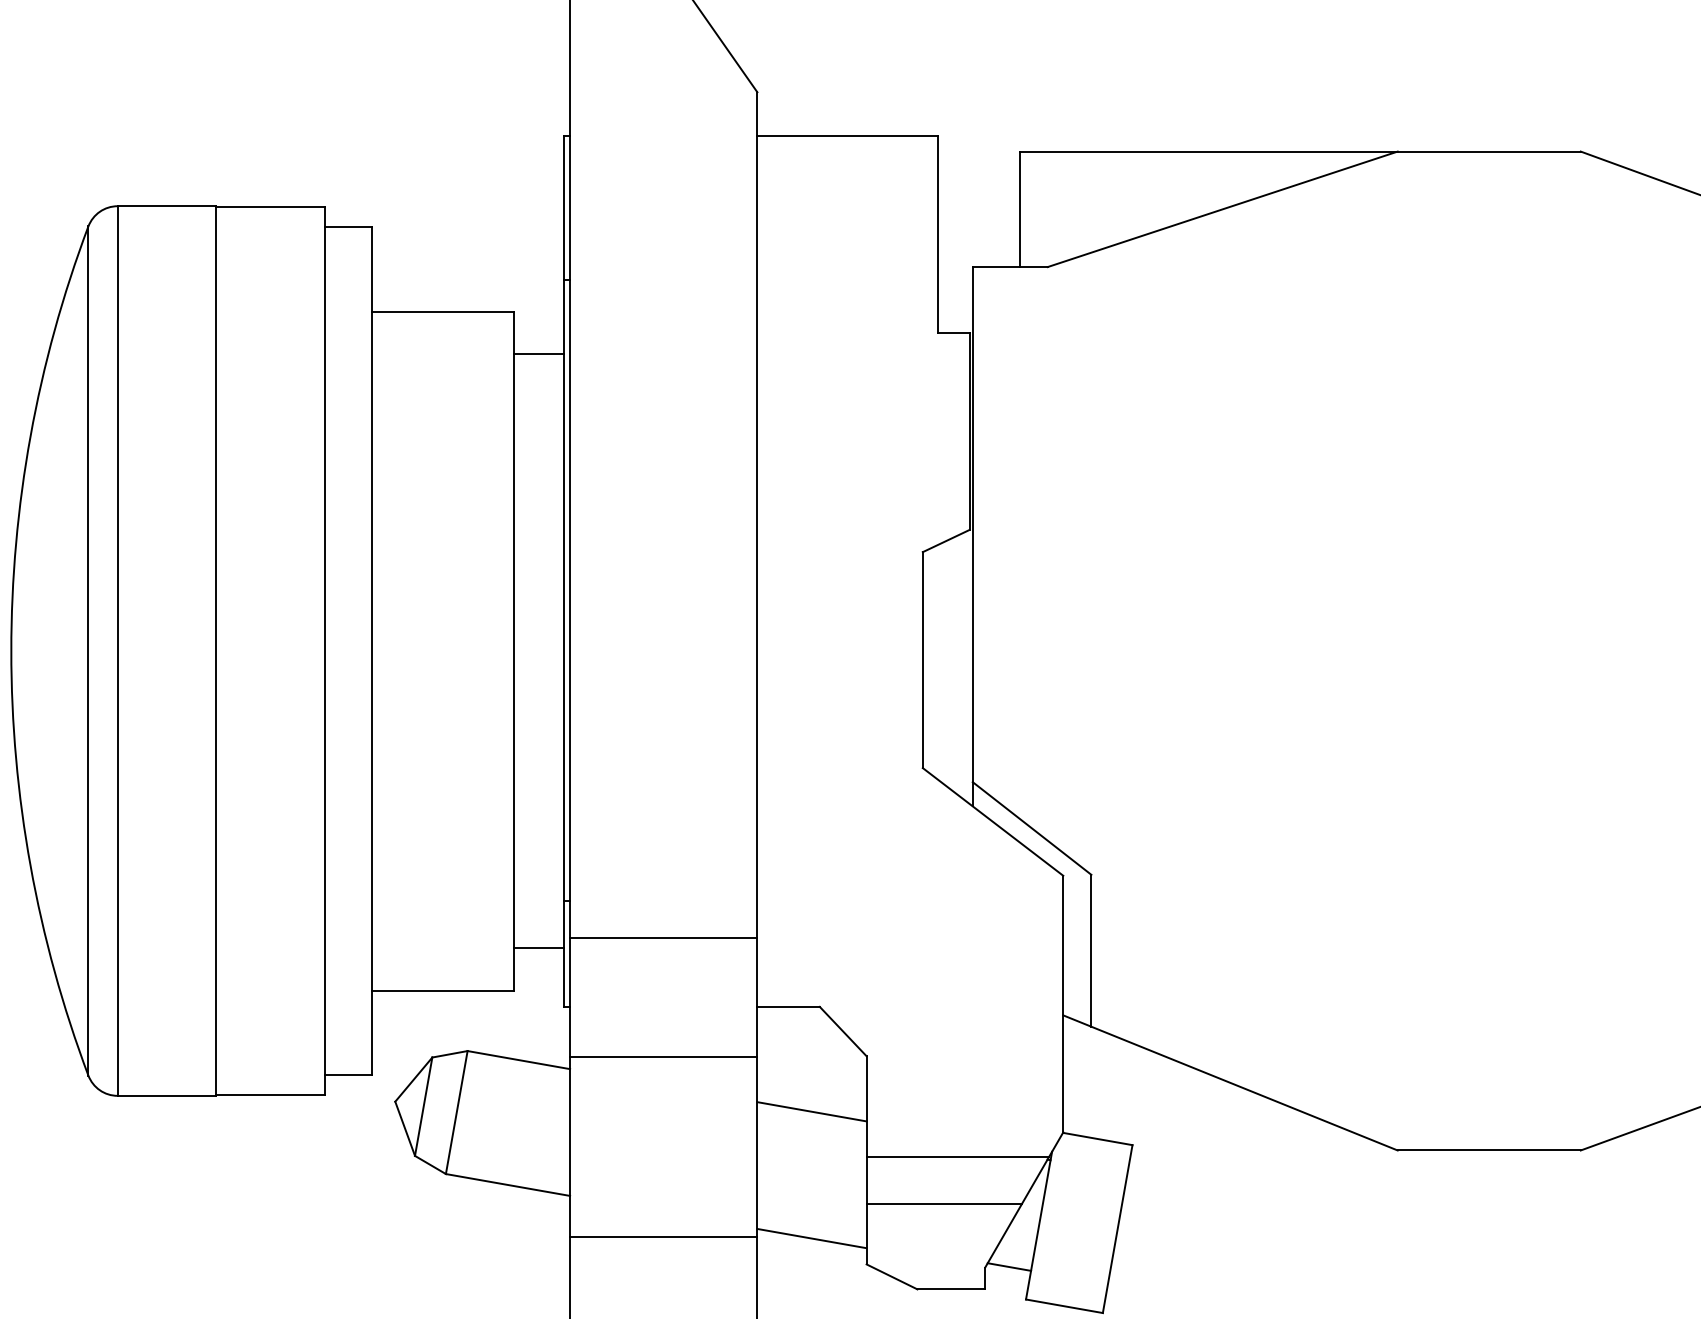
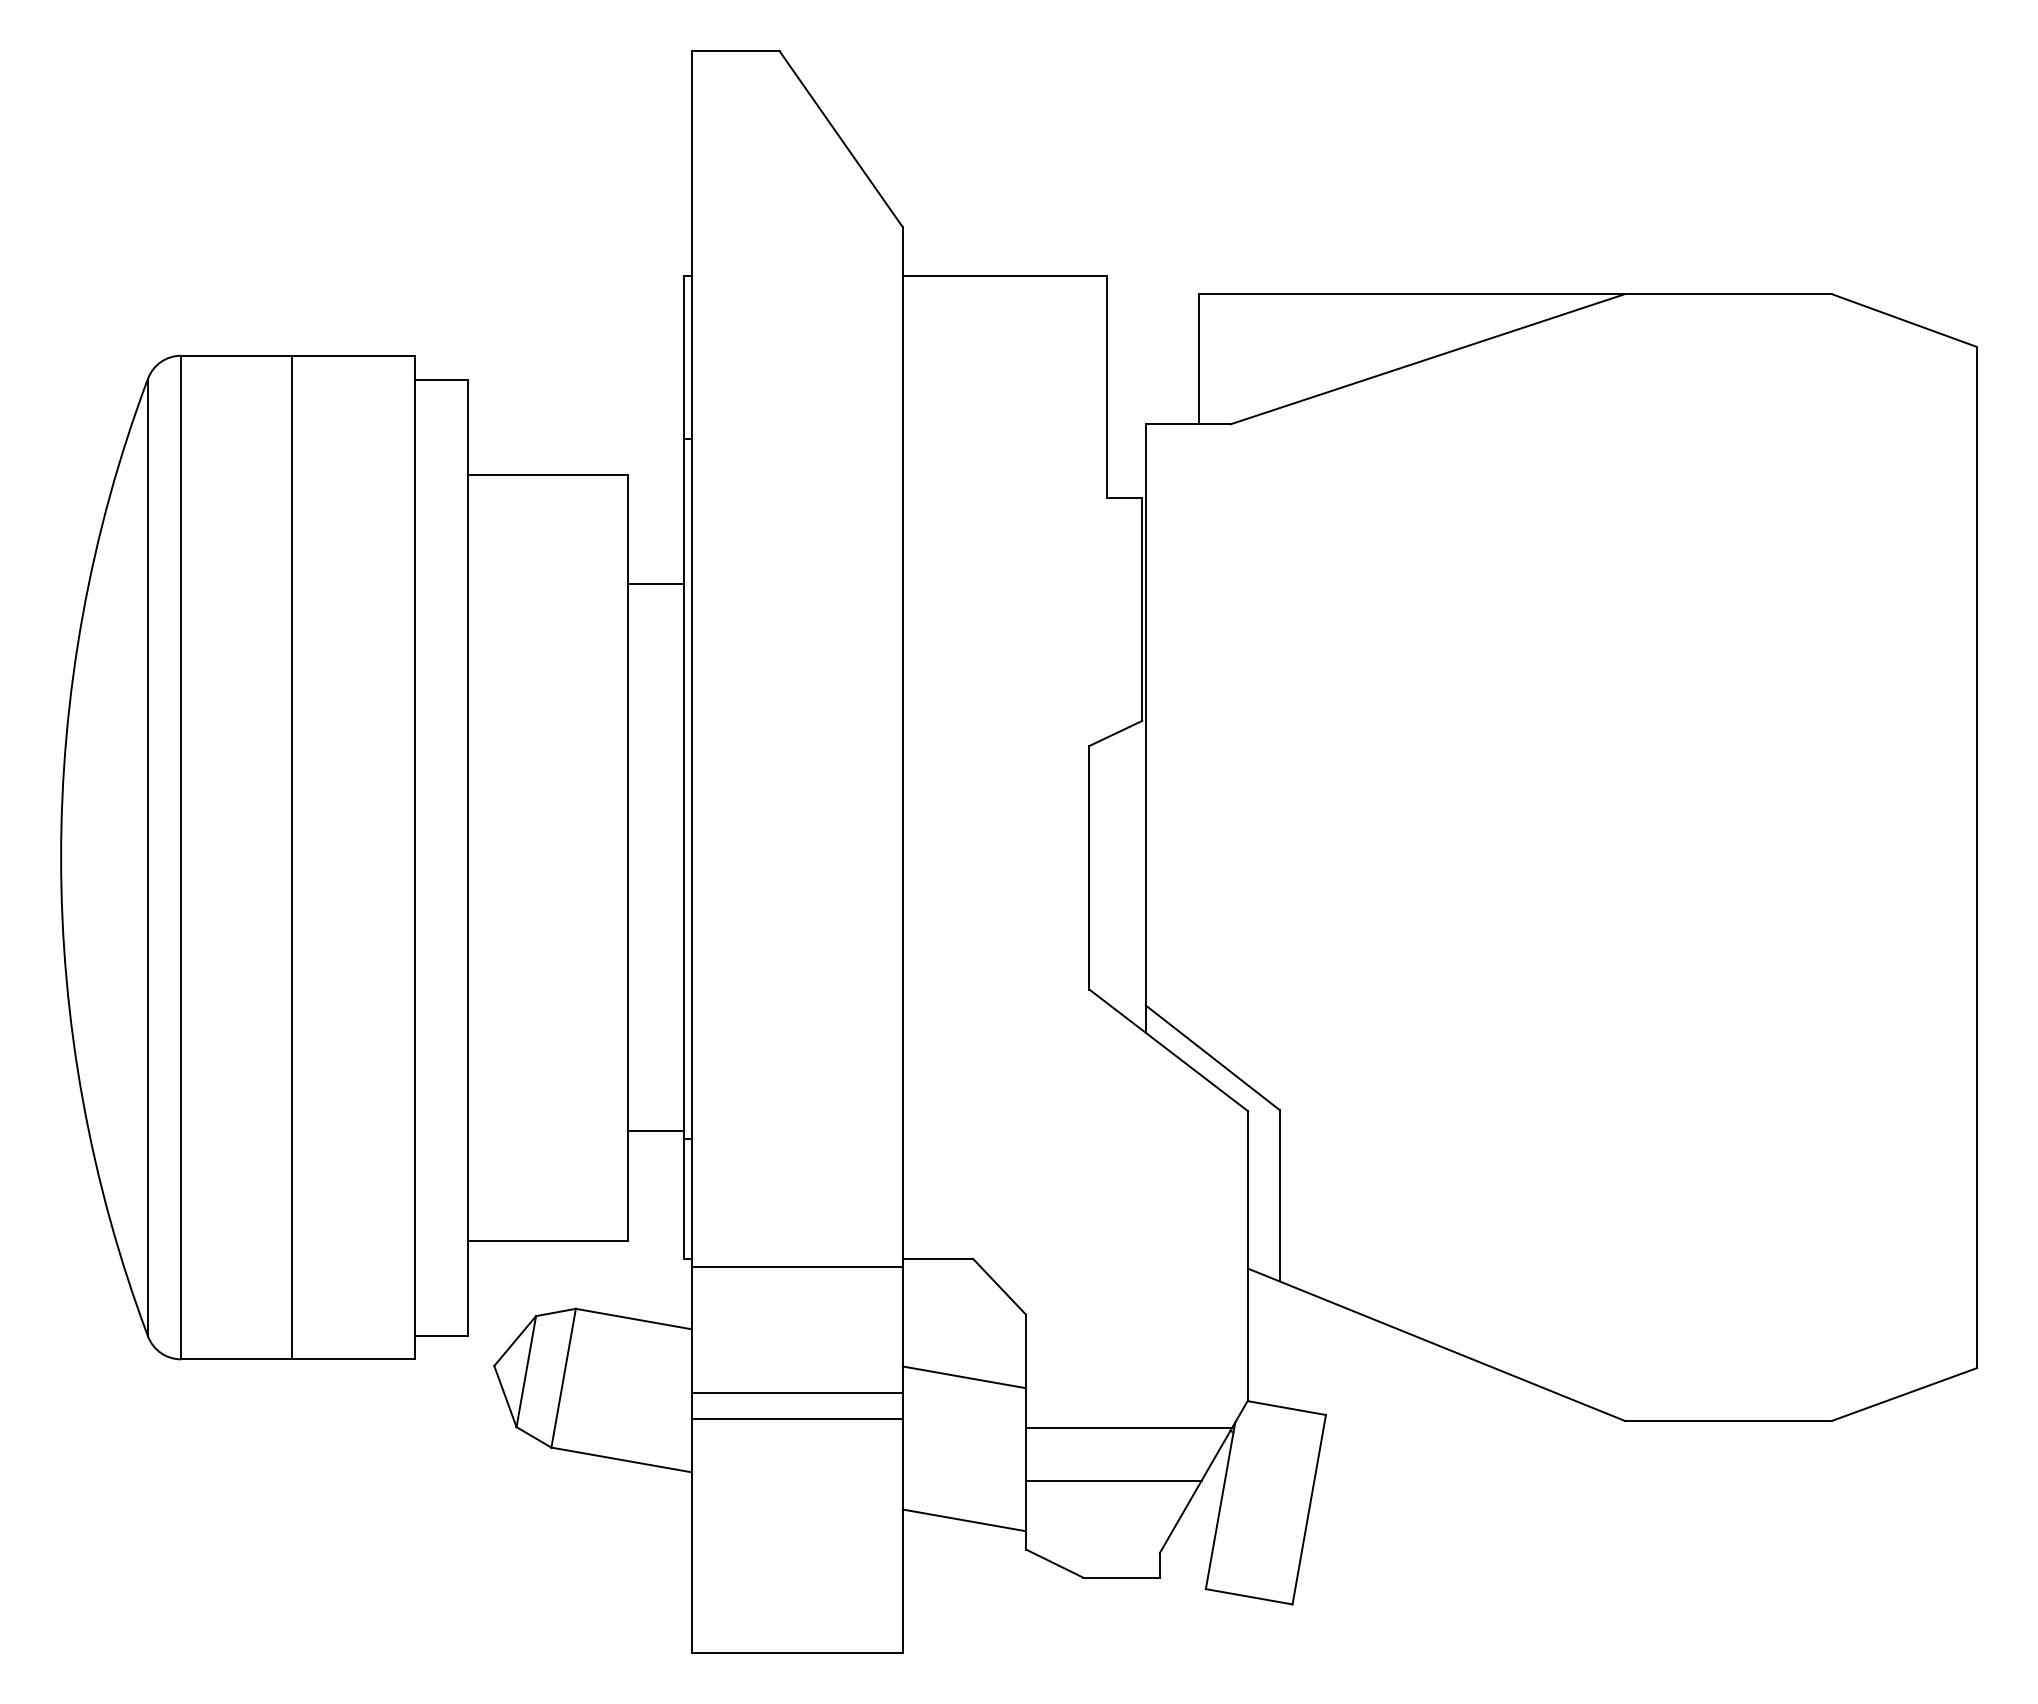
line: (539, 354) -> (656, 584), moved
line: (663, 938) -> (796, 1266), moved
line: (539, 947) -> (656, 1131), moved
line: (663, 1056) -> (796, 1393), moved
line: (663, 1237) -> (796, 1419), moved
line: (1008, 1267) -> (1186, 1552), removed

